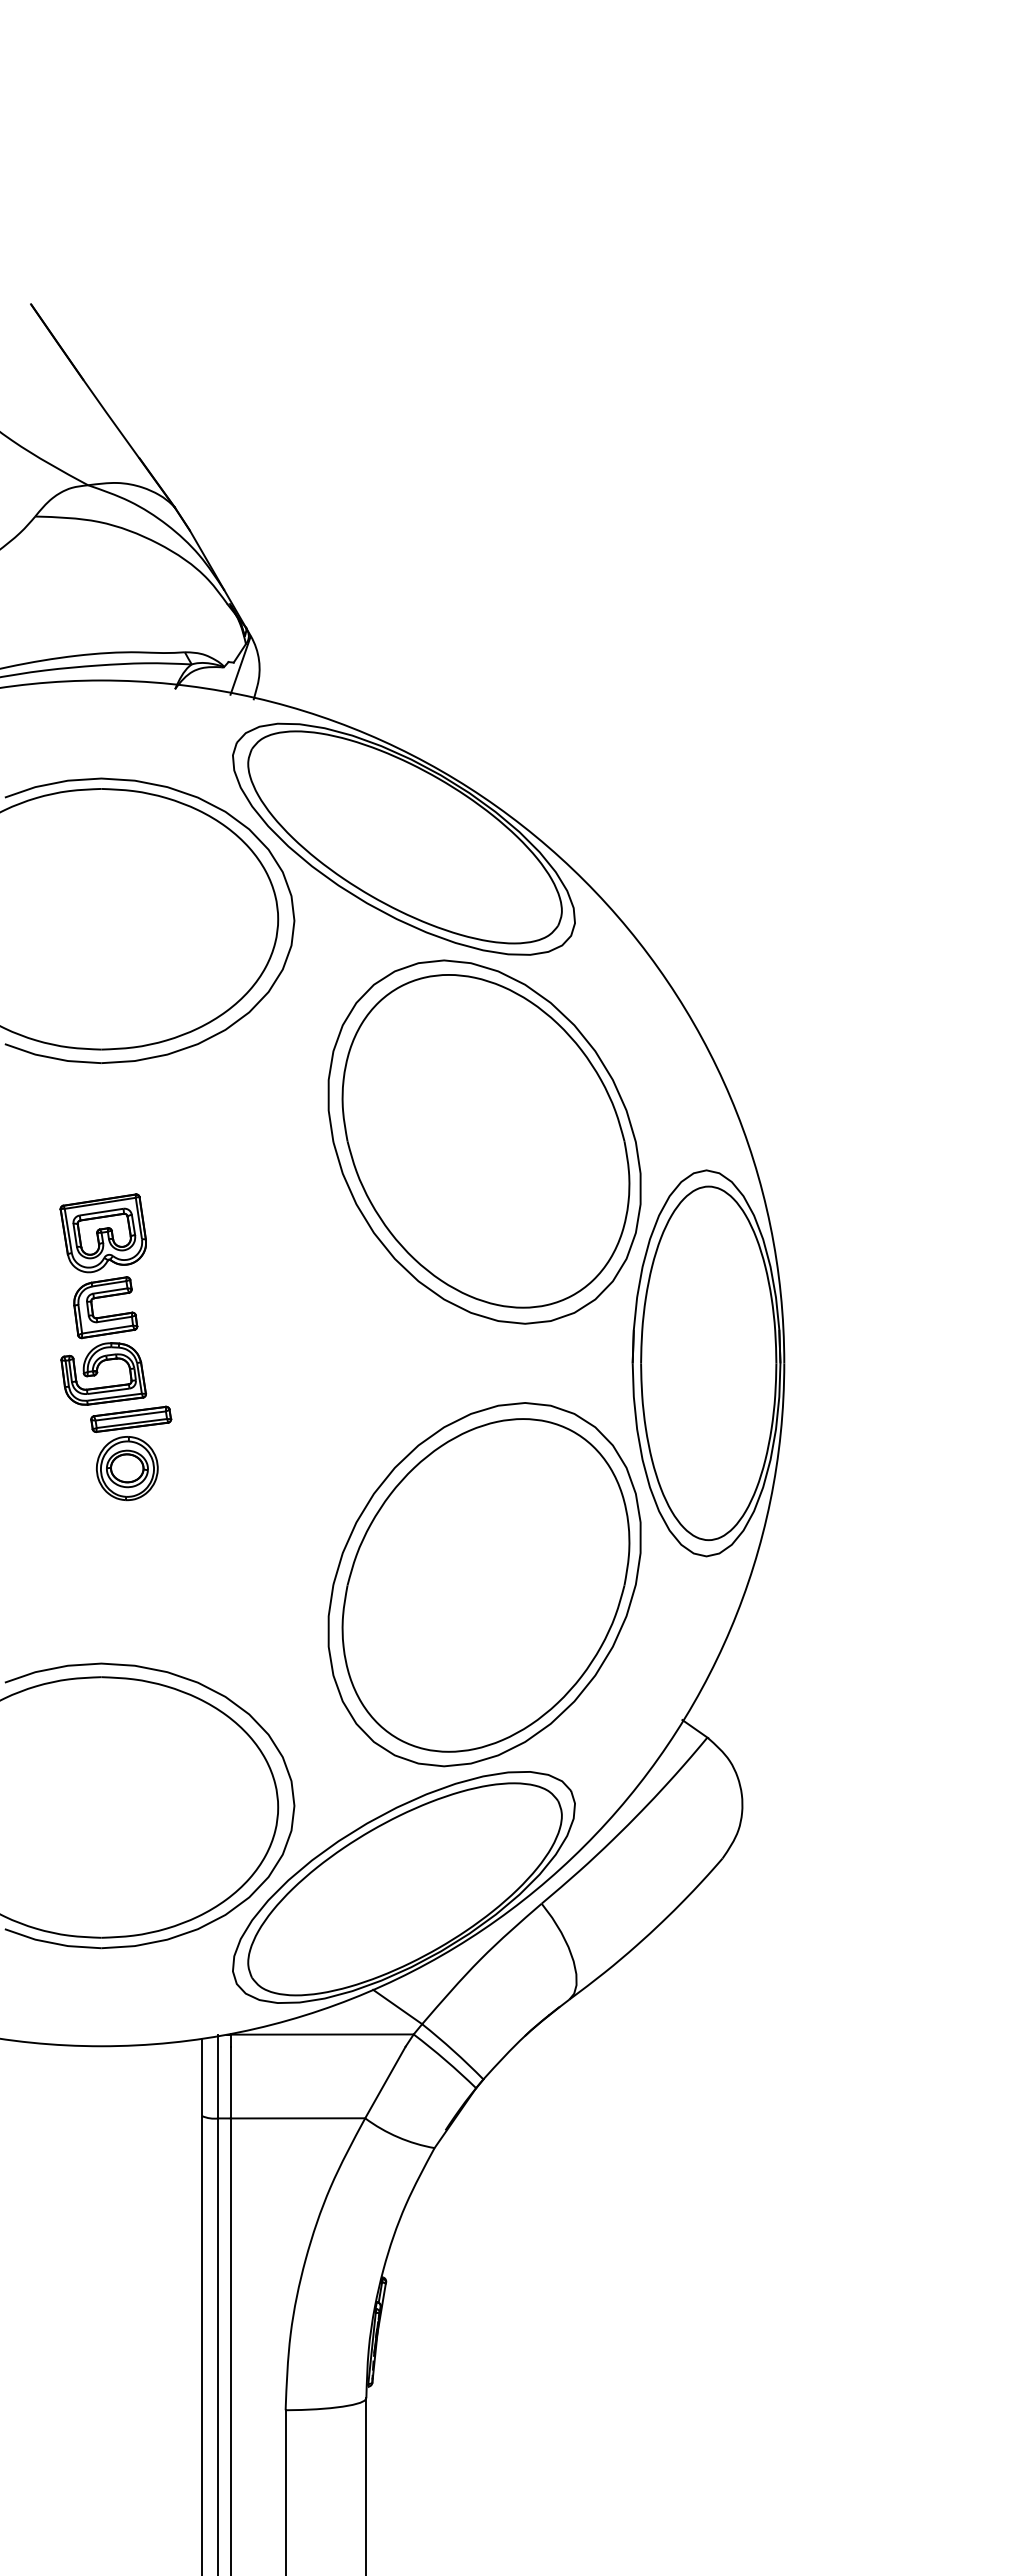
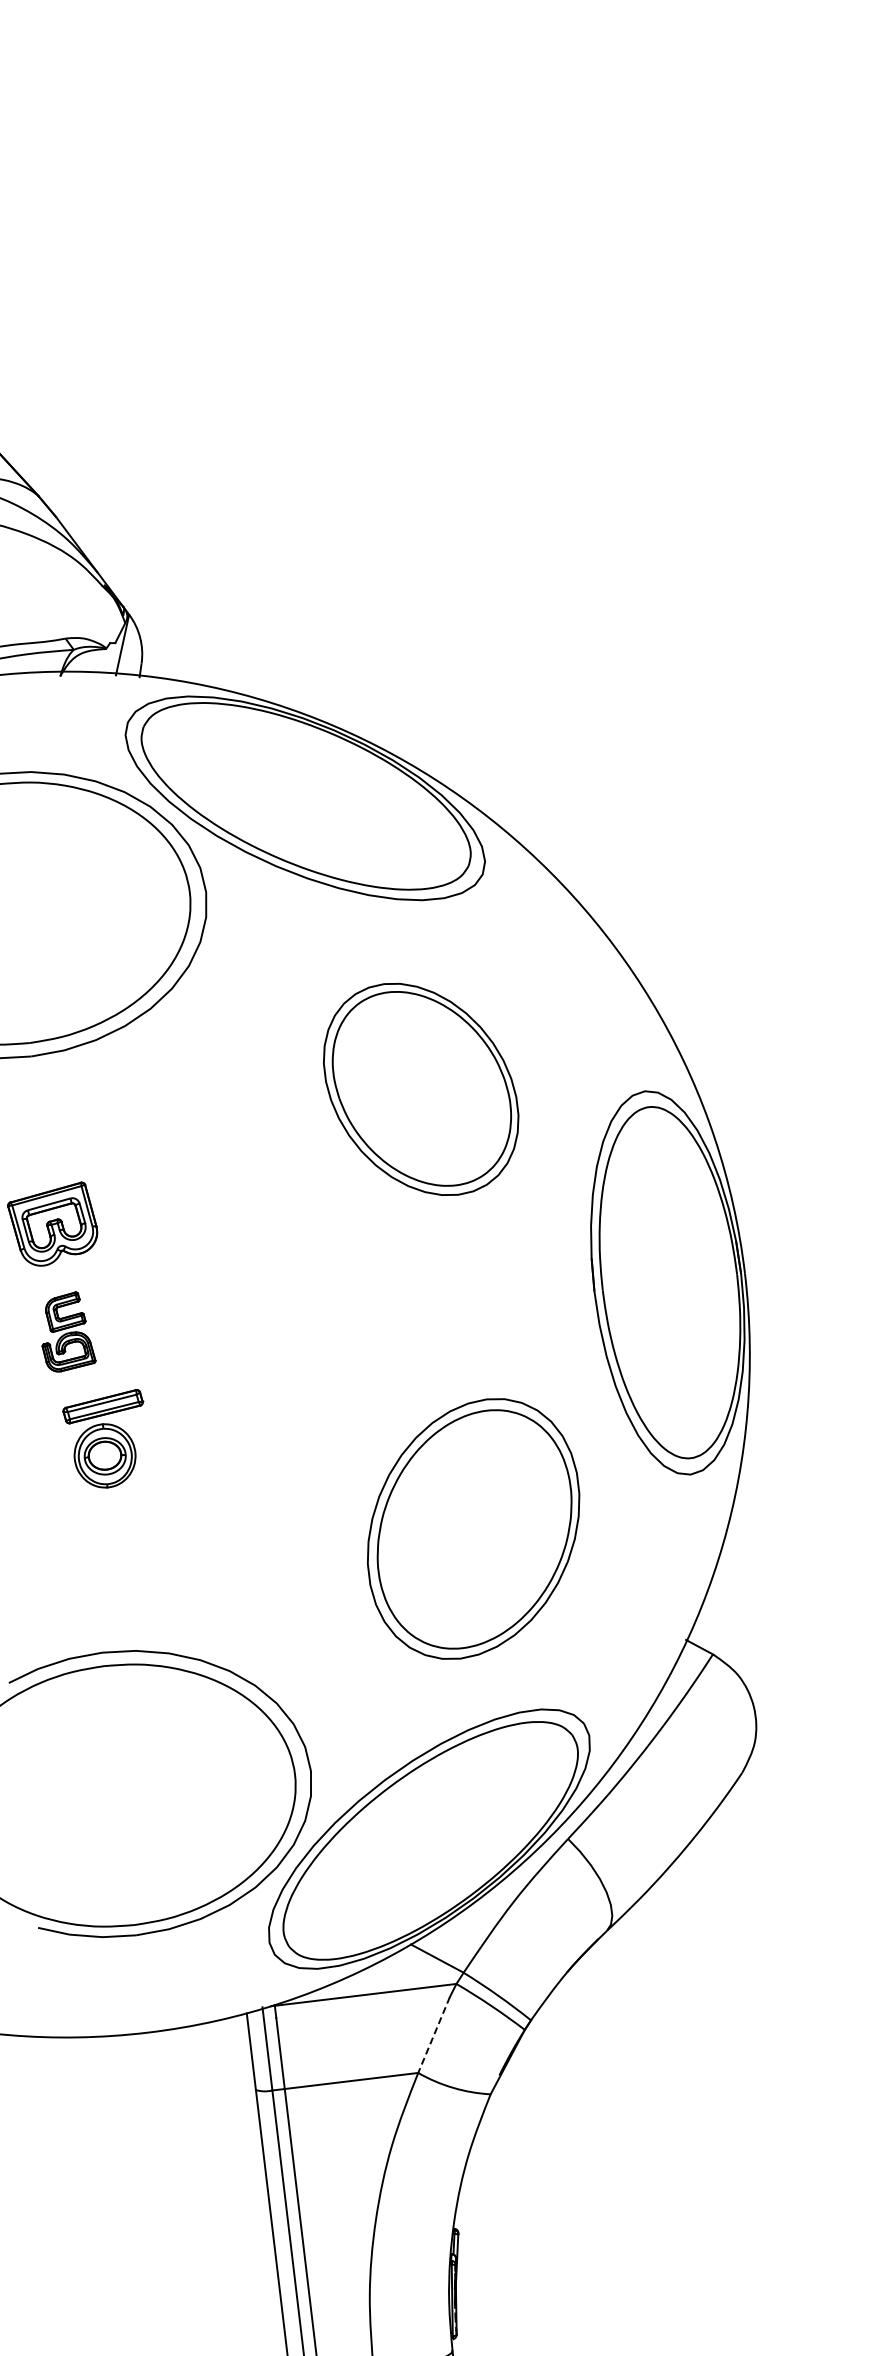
part: (484, 1141) -> (421, 1088), size x0.6
part: (103, 1340) -> (66, 1331), size x0.6
part: (484, 1584) -> (473, 1528), size x0.7
line: (385, 2082) -> (434, 2035), solid -> dashed

